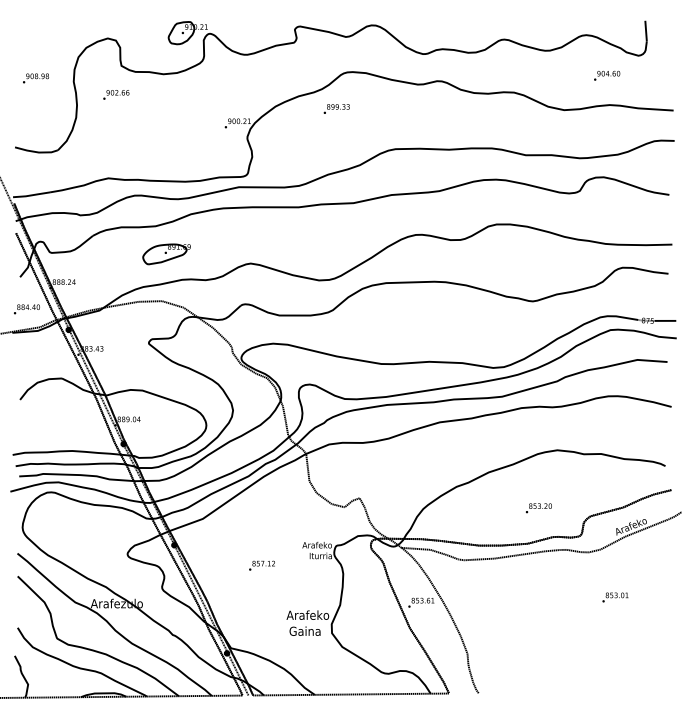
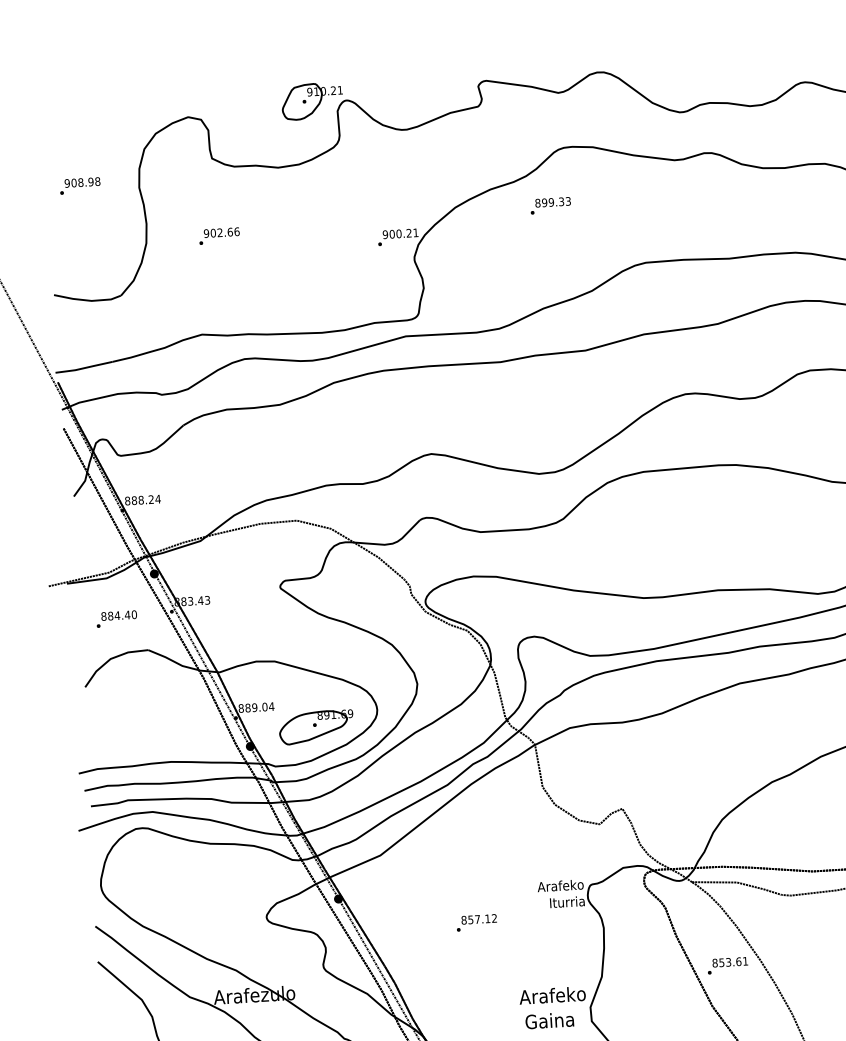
text: (116, 94) -> (219, 235), moved
part: (166, 254) -> (316, 727), moved
text: (26, 309) -> (116, 619), moved

